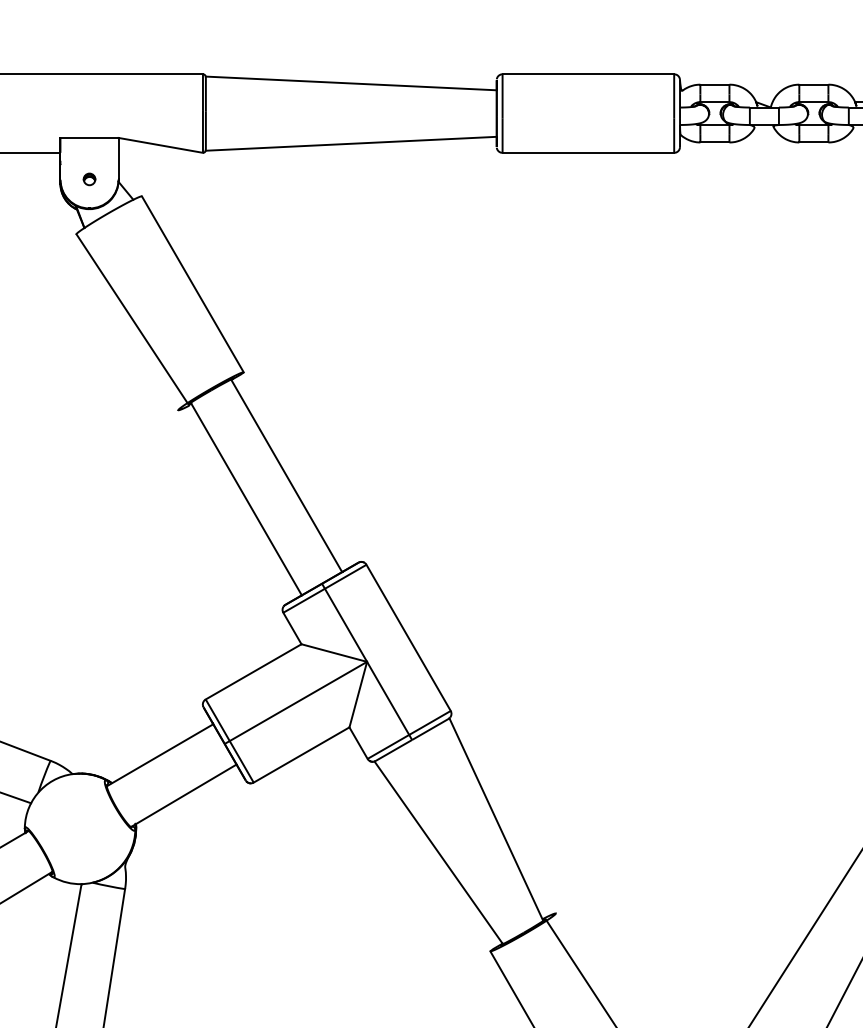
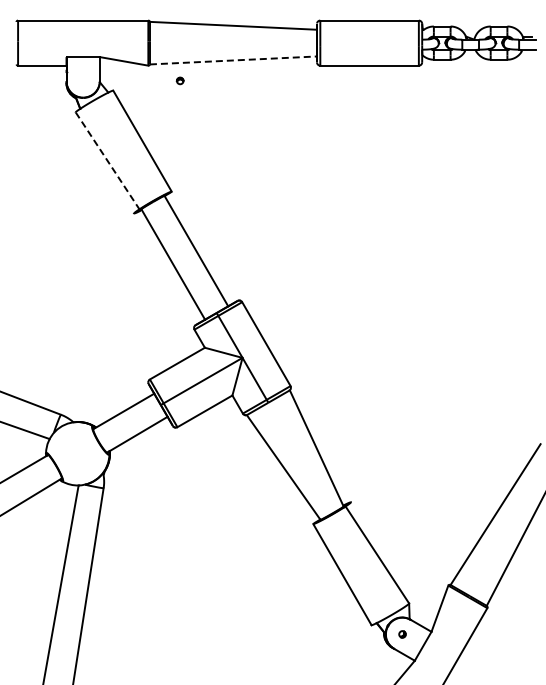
line: (351, 143) -> (233, 60), solid -> dashed
part: (88, 178) -> (179, 80), moved
line: (133, 319) -> (108, 161), solid -> dashed

